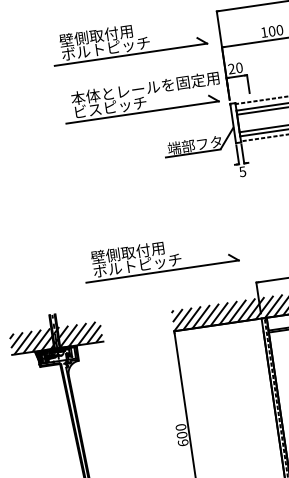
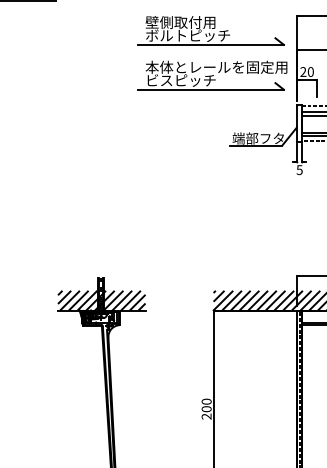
part: (142, 97) -> (212, 75), moved
part: (160, 256) -> (210, 238), removed
text: (183, 442) -> (206, 416), 600 -> 200

